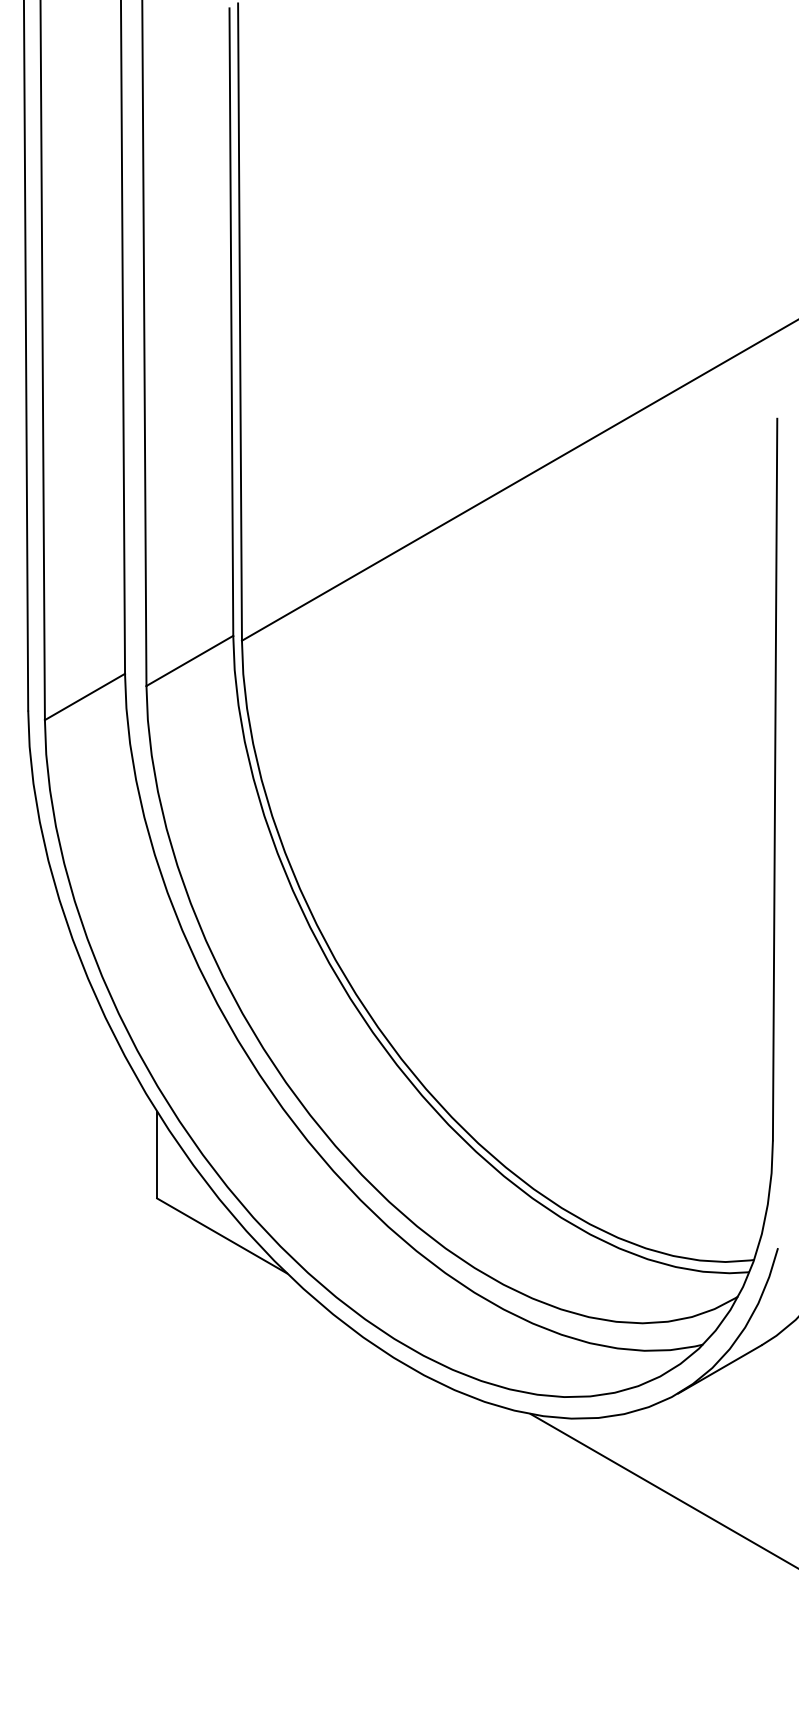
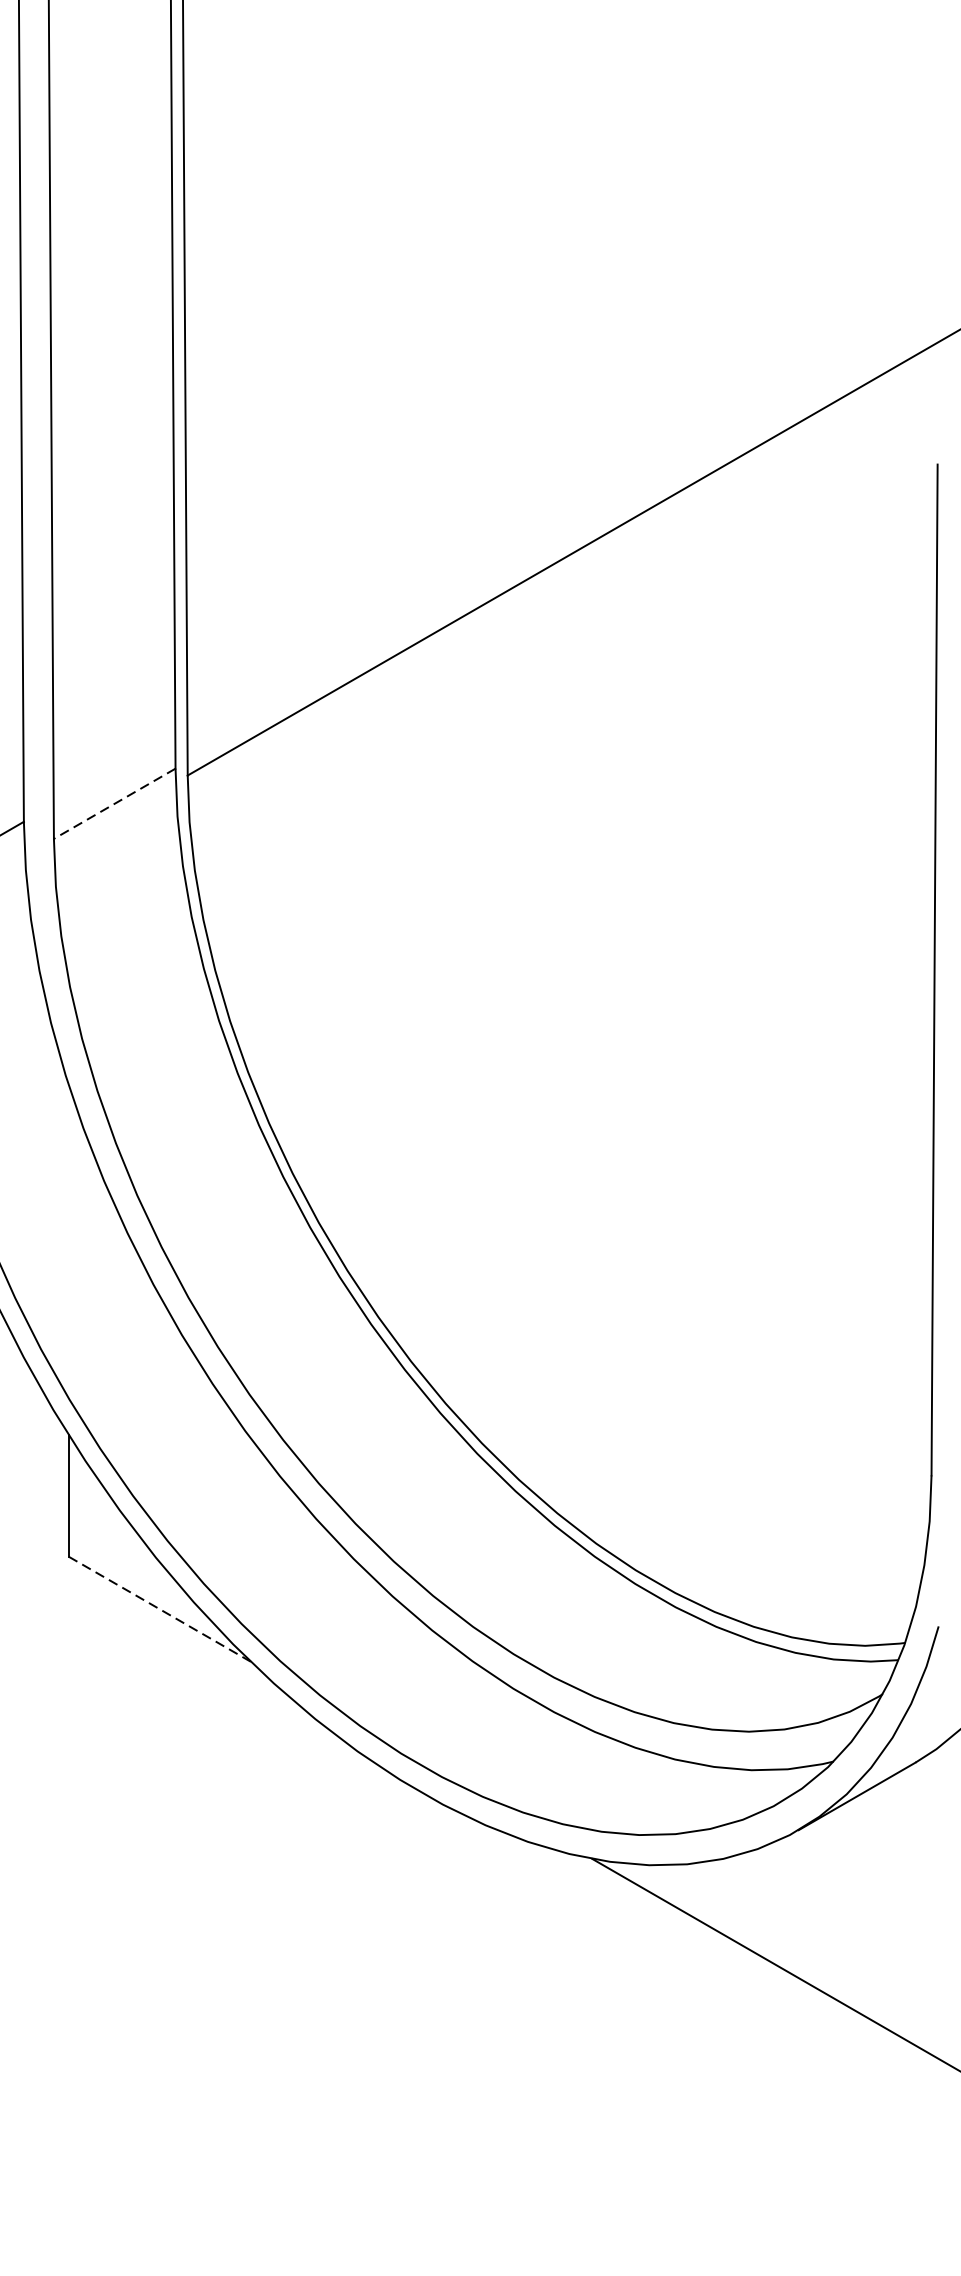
line: (189, 661) -> (114, 804), solid -> dashed
line: (222, 1236) -> (160, 1610), solid -> dashed

